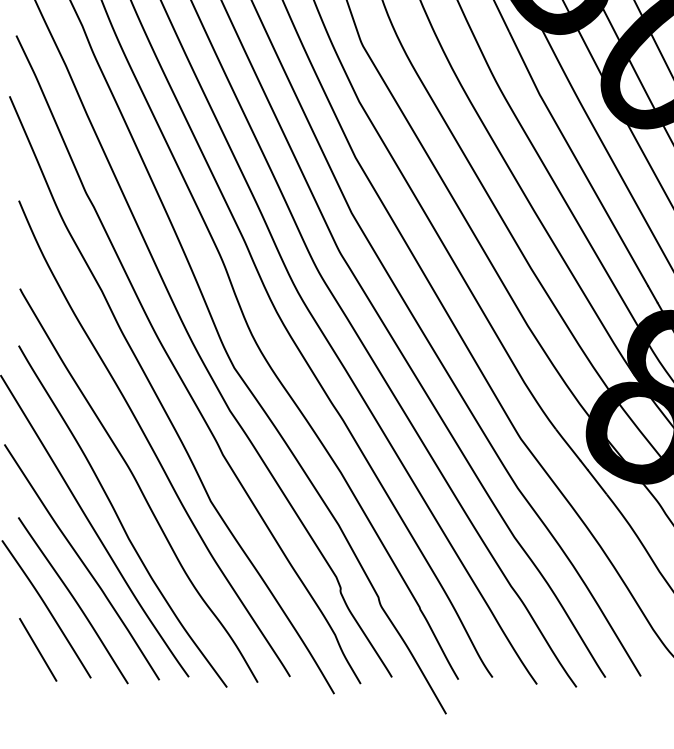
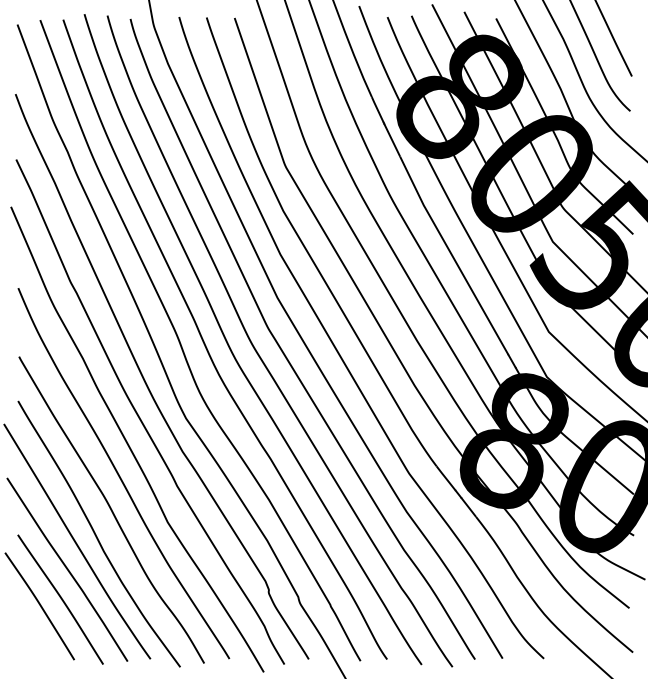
line: (38, 649) -> (33, 637), removed

